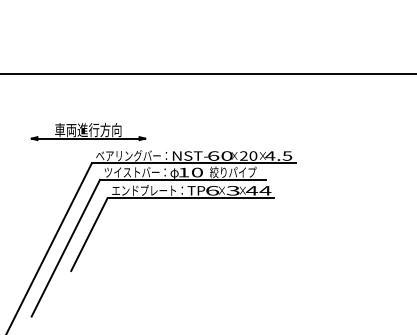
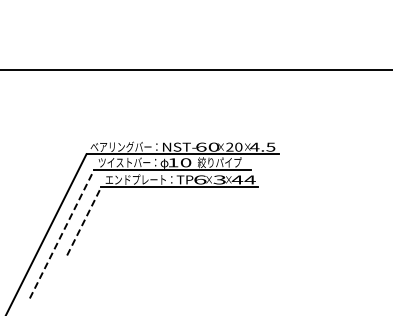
part: (88, 131) -> (83, 124), removed
line: (89, 233) -> (84, 220), solid -> dashed
line: (66, 248) -> (62, 234), solid -> dashed

